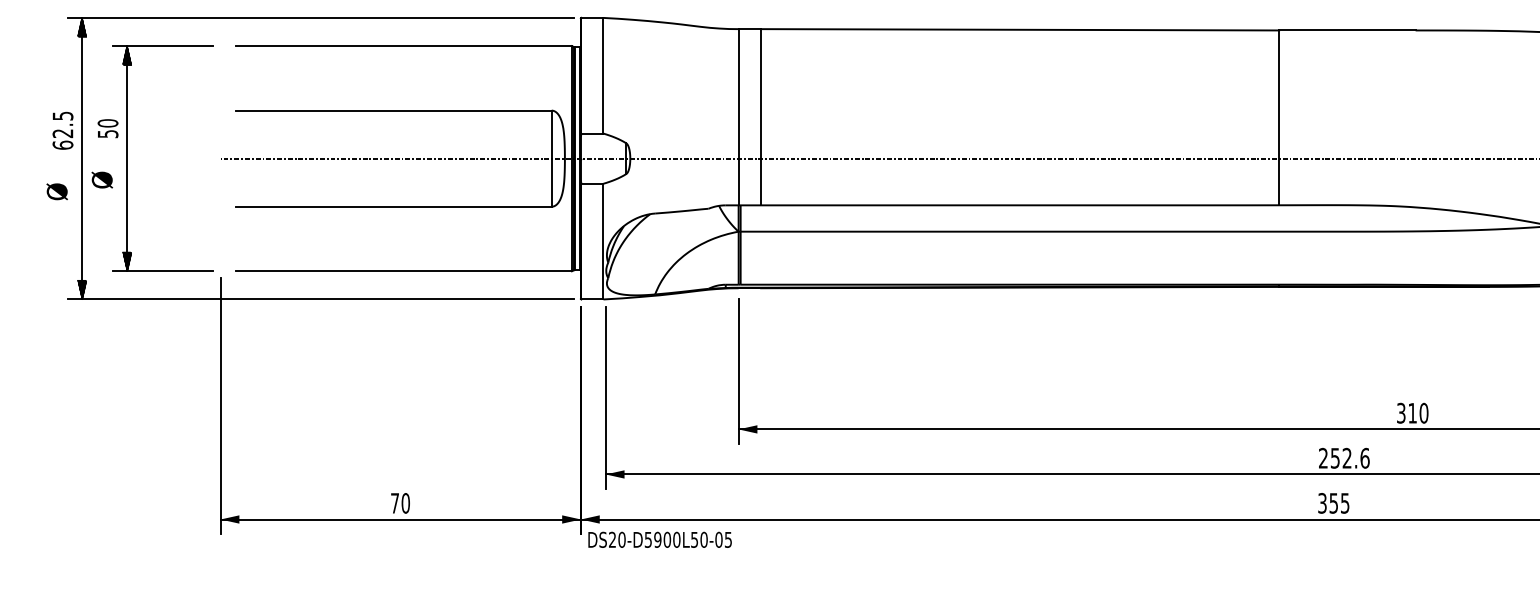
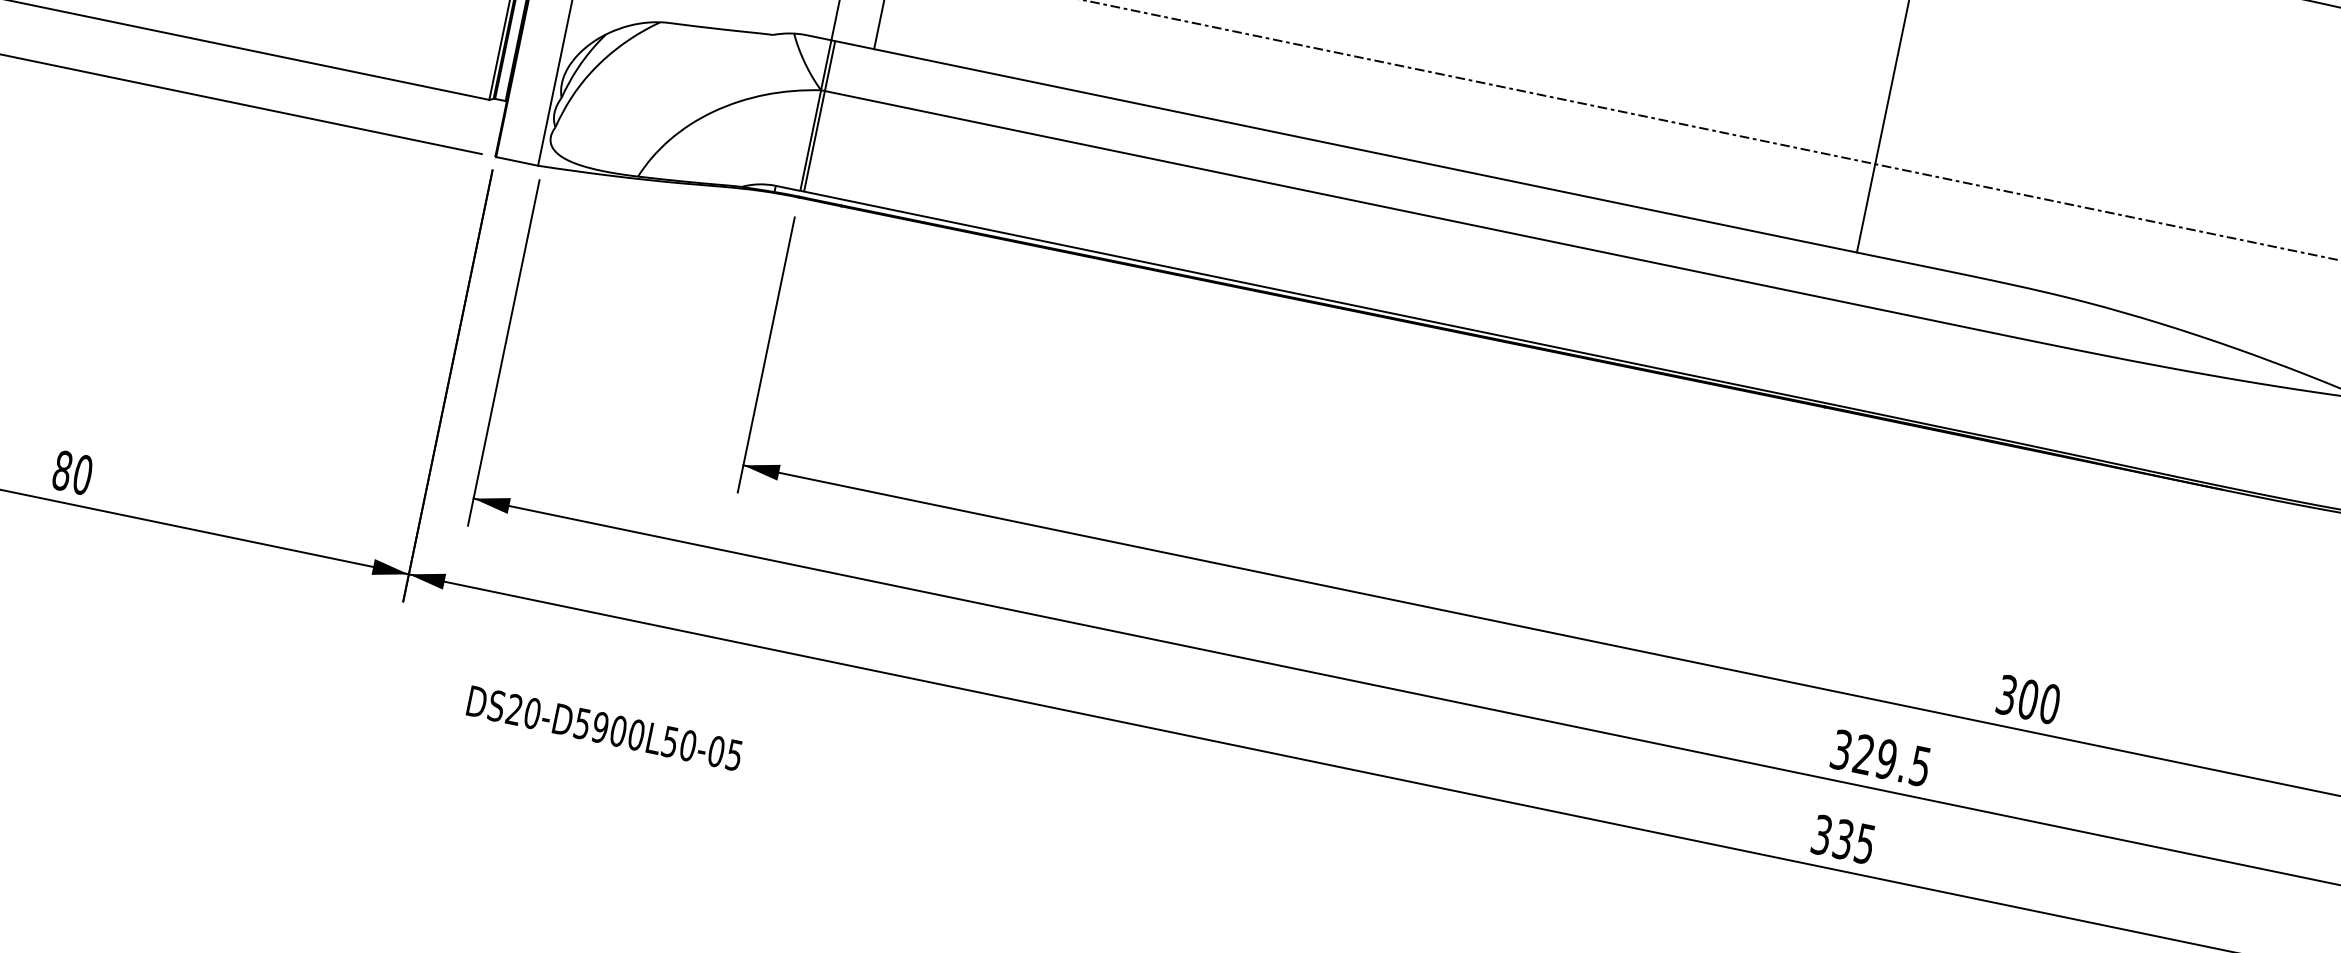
text: (1412, 412) -> (2028, 698), 310 -> 300
text: (1344, 457) -> (1881, 756), 252.6 -> 329.5
text: (395, 503) -> (63, 471), 70 -> 80
text: (1334, 503) -> (1844, 840), 355 -> 335
text: (659, 539) -> (603, 727), moved

